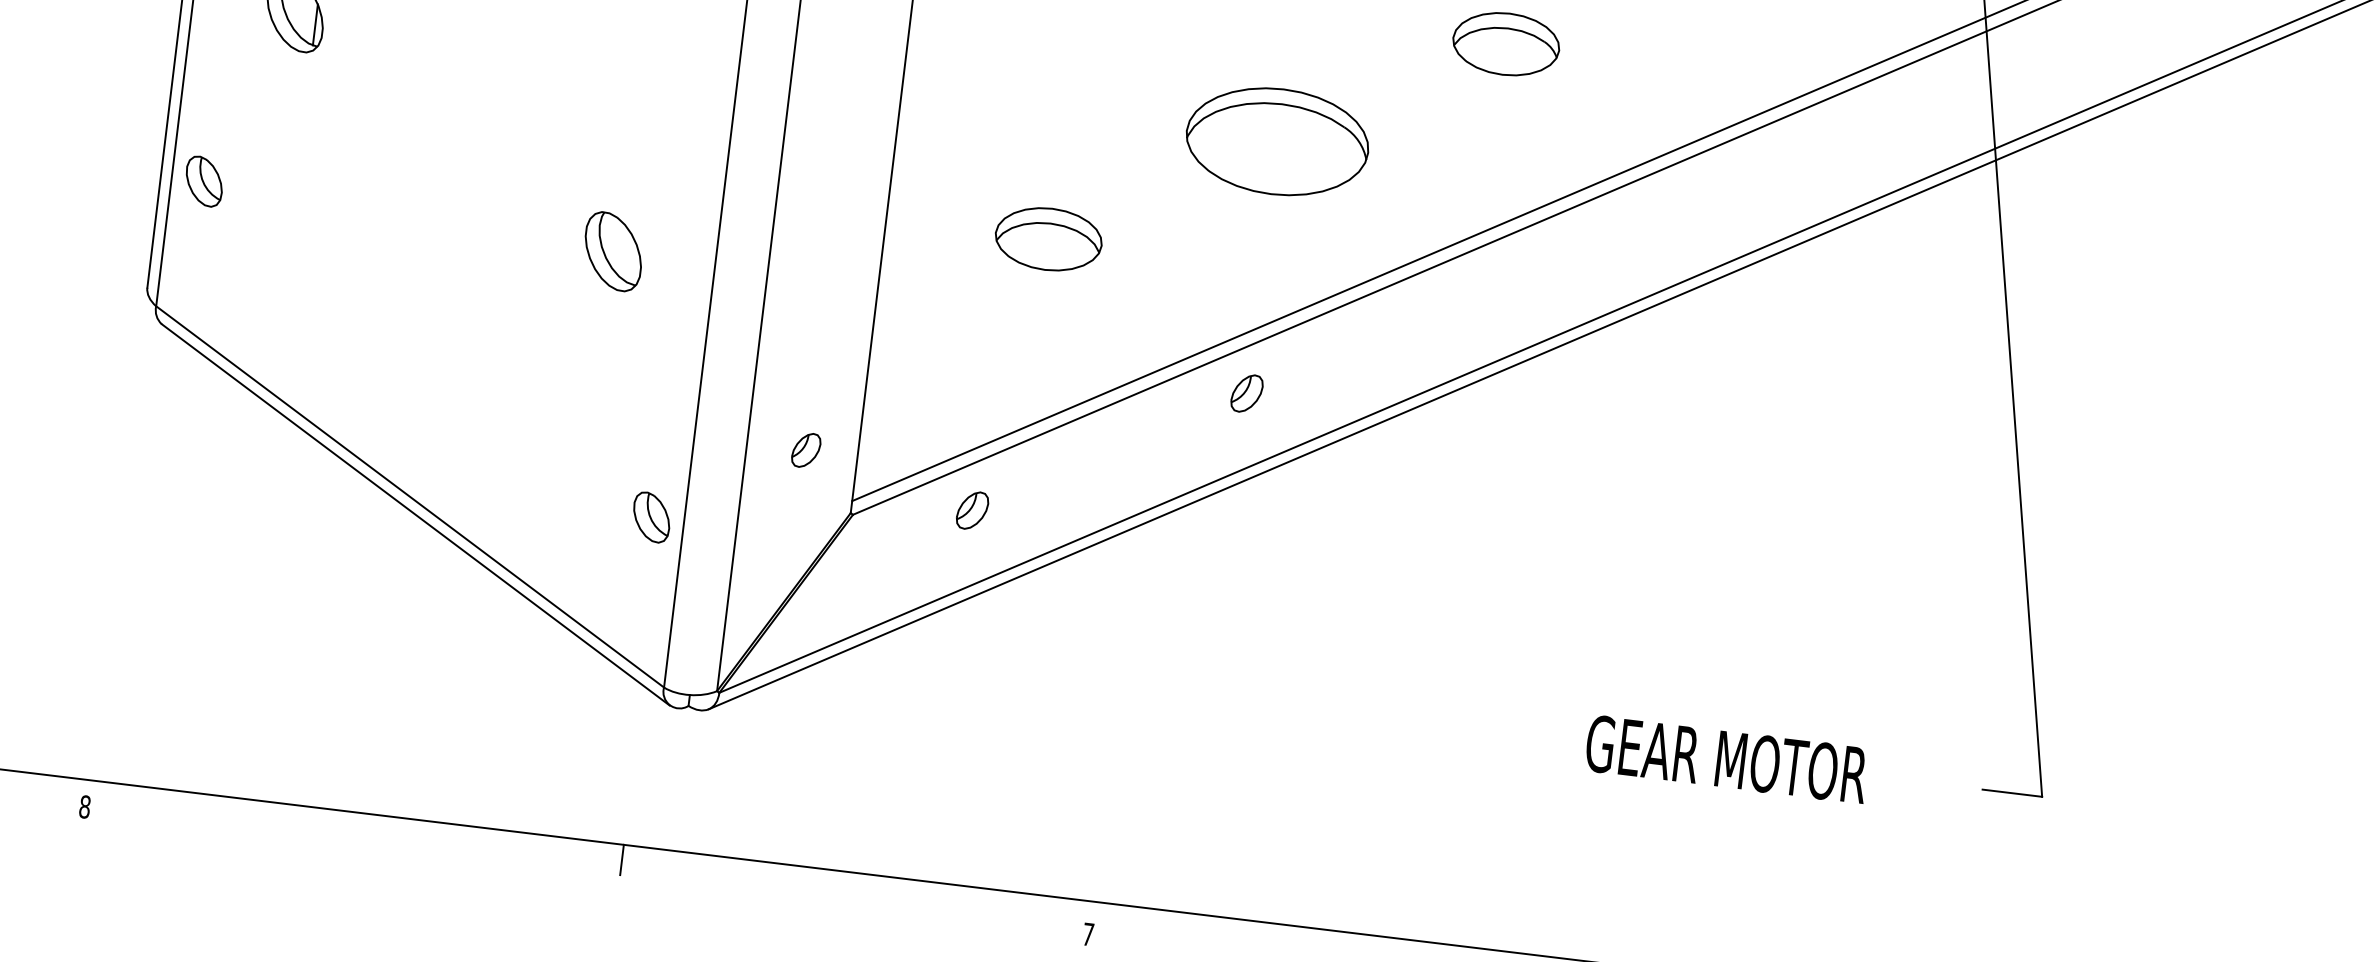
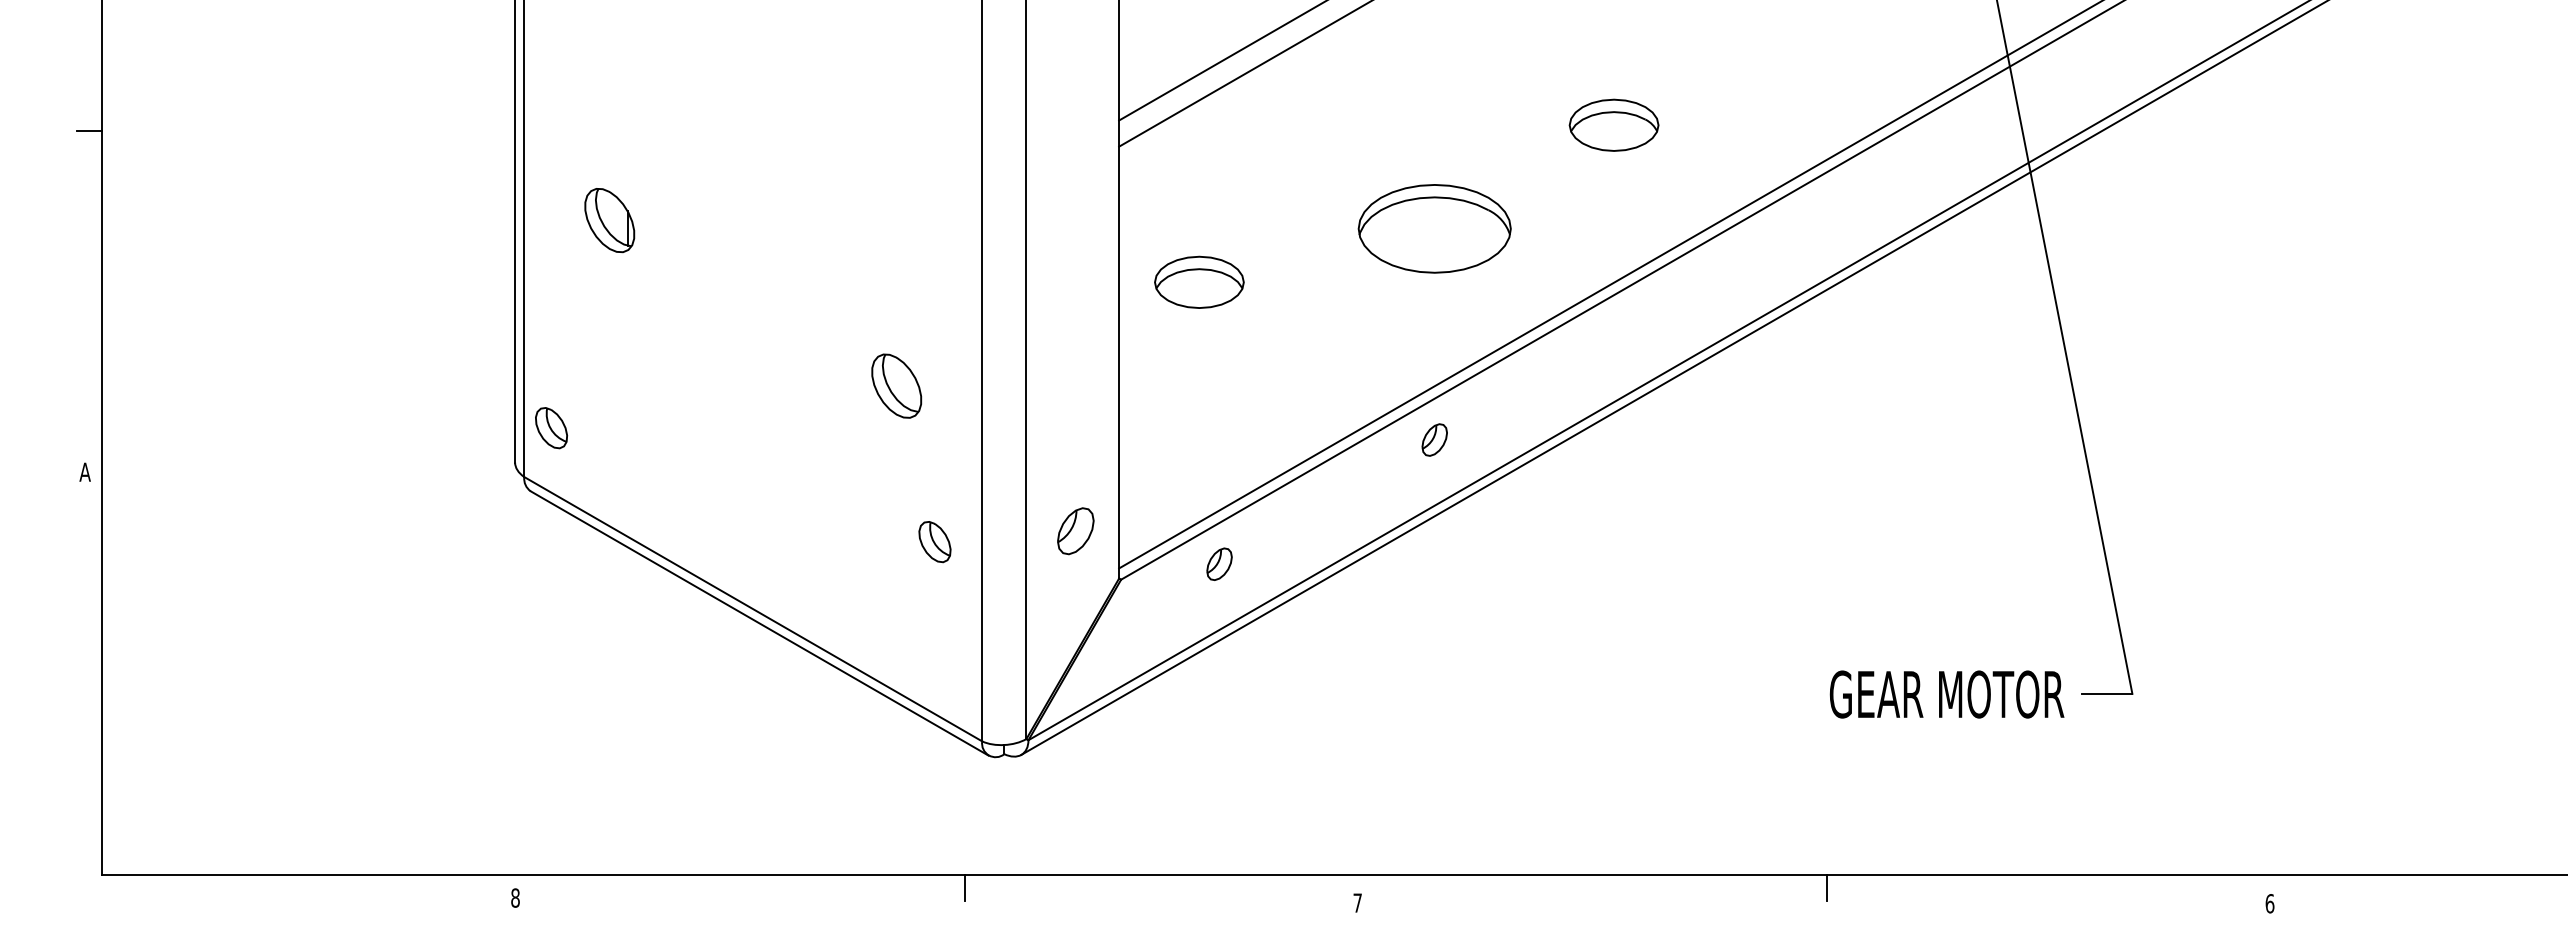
part: (204, 182) -> (551, 428), moved
part: (1048, 238) -> (1199, 281), moved
part: (806, 449) -> (1076, 530), size x1.6
part: (651, 517) -> (934, 542), moved
text: (1726, 759) -> (1946, 694), moved

